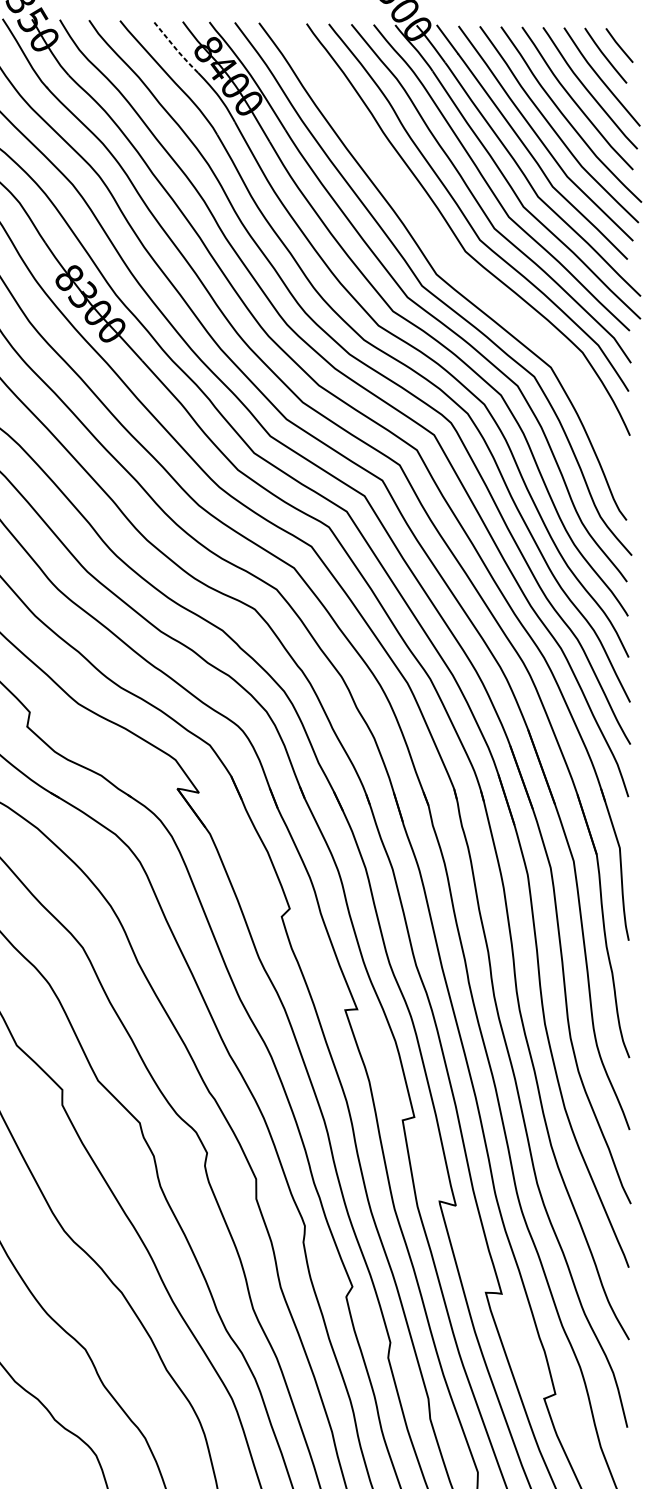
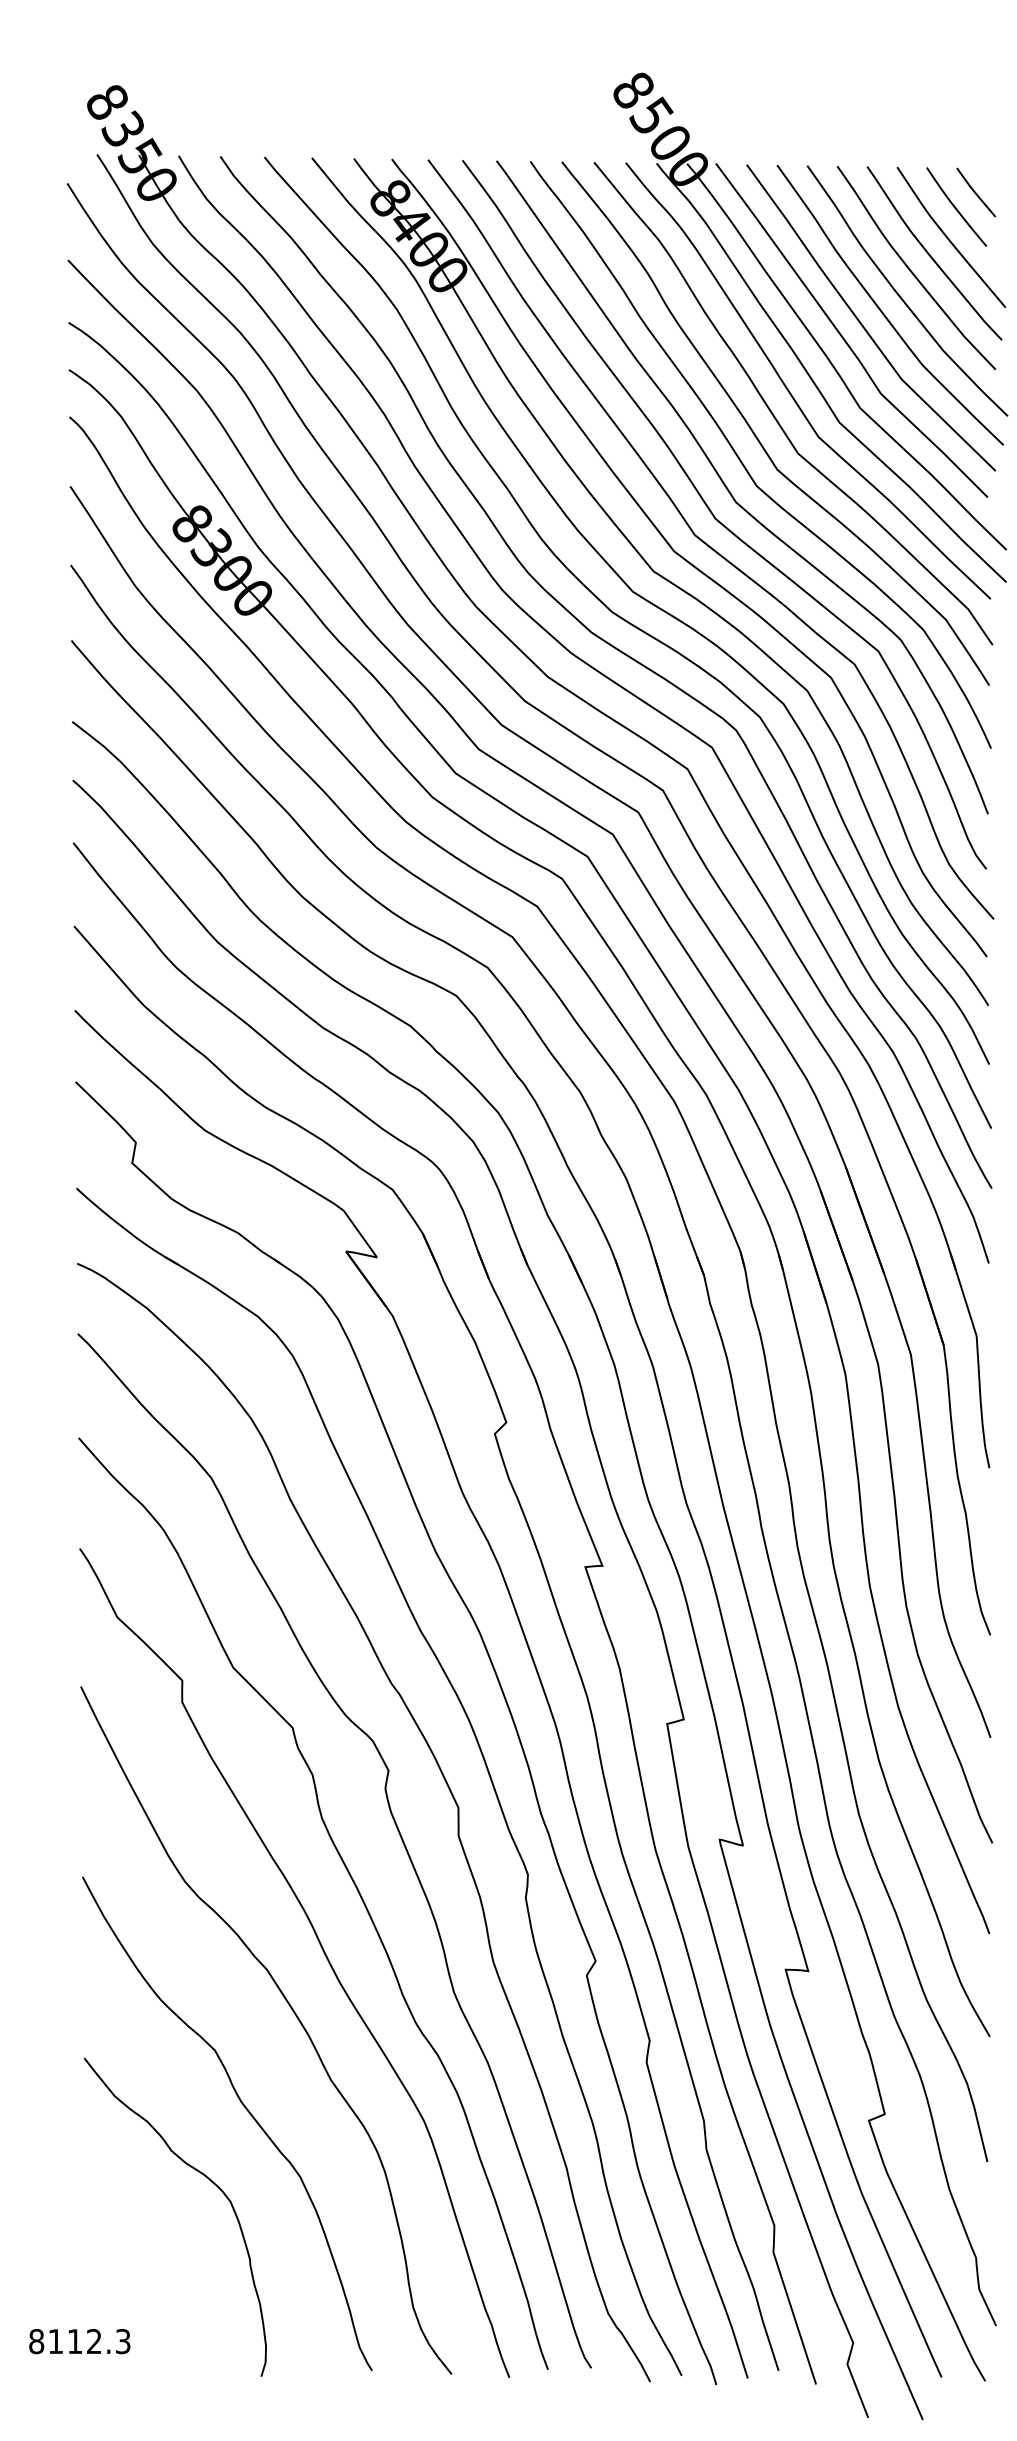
line: (175, 48) -> (343, 196), dashed -> solid
curve: (448, 257) -> (732, 494), added

